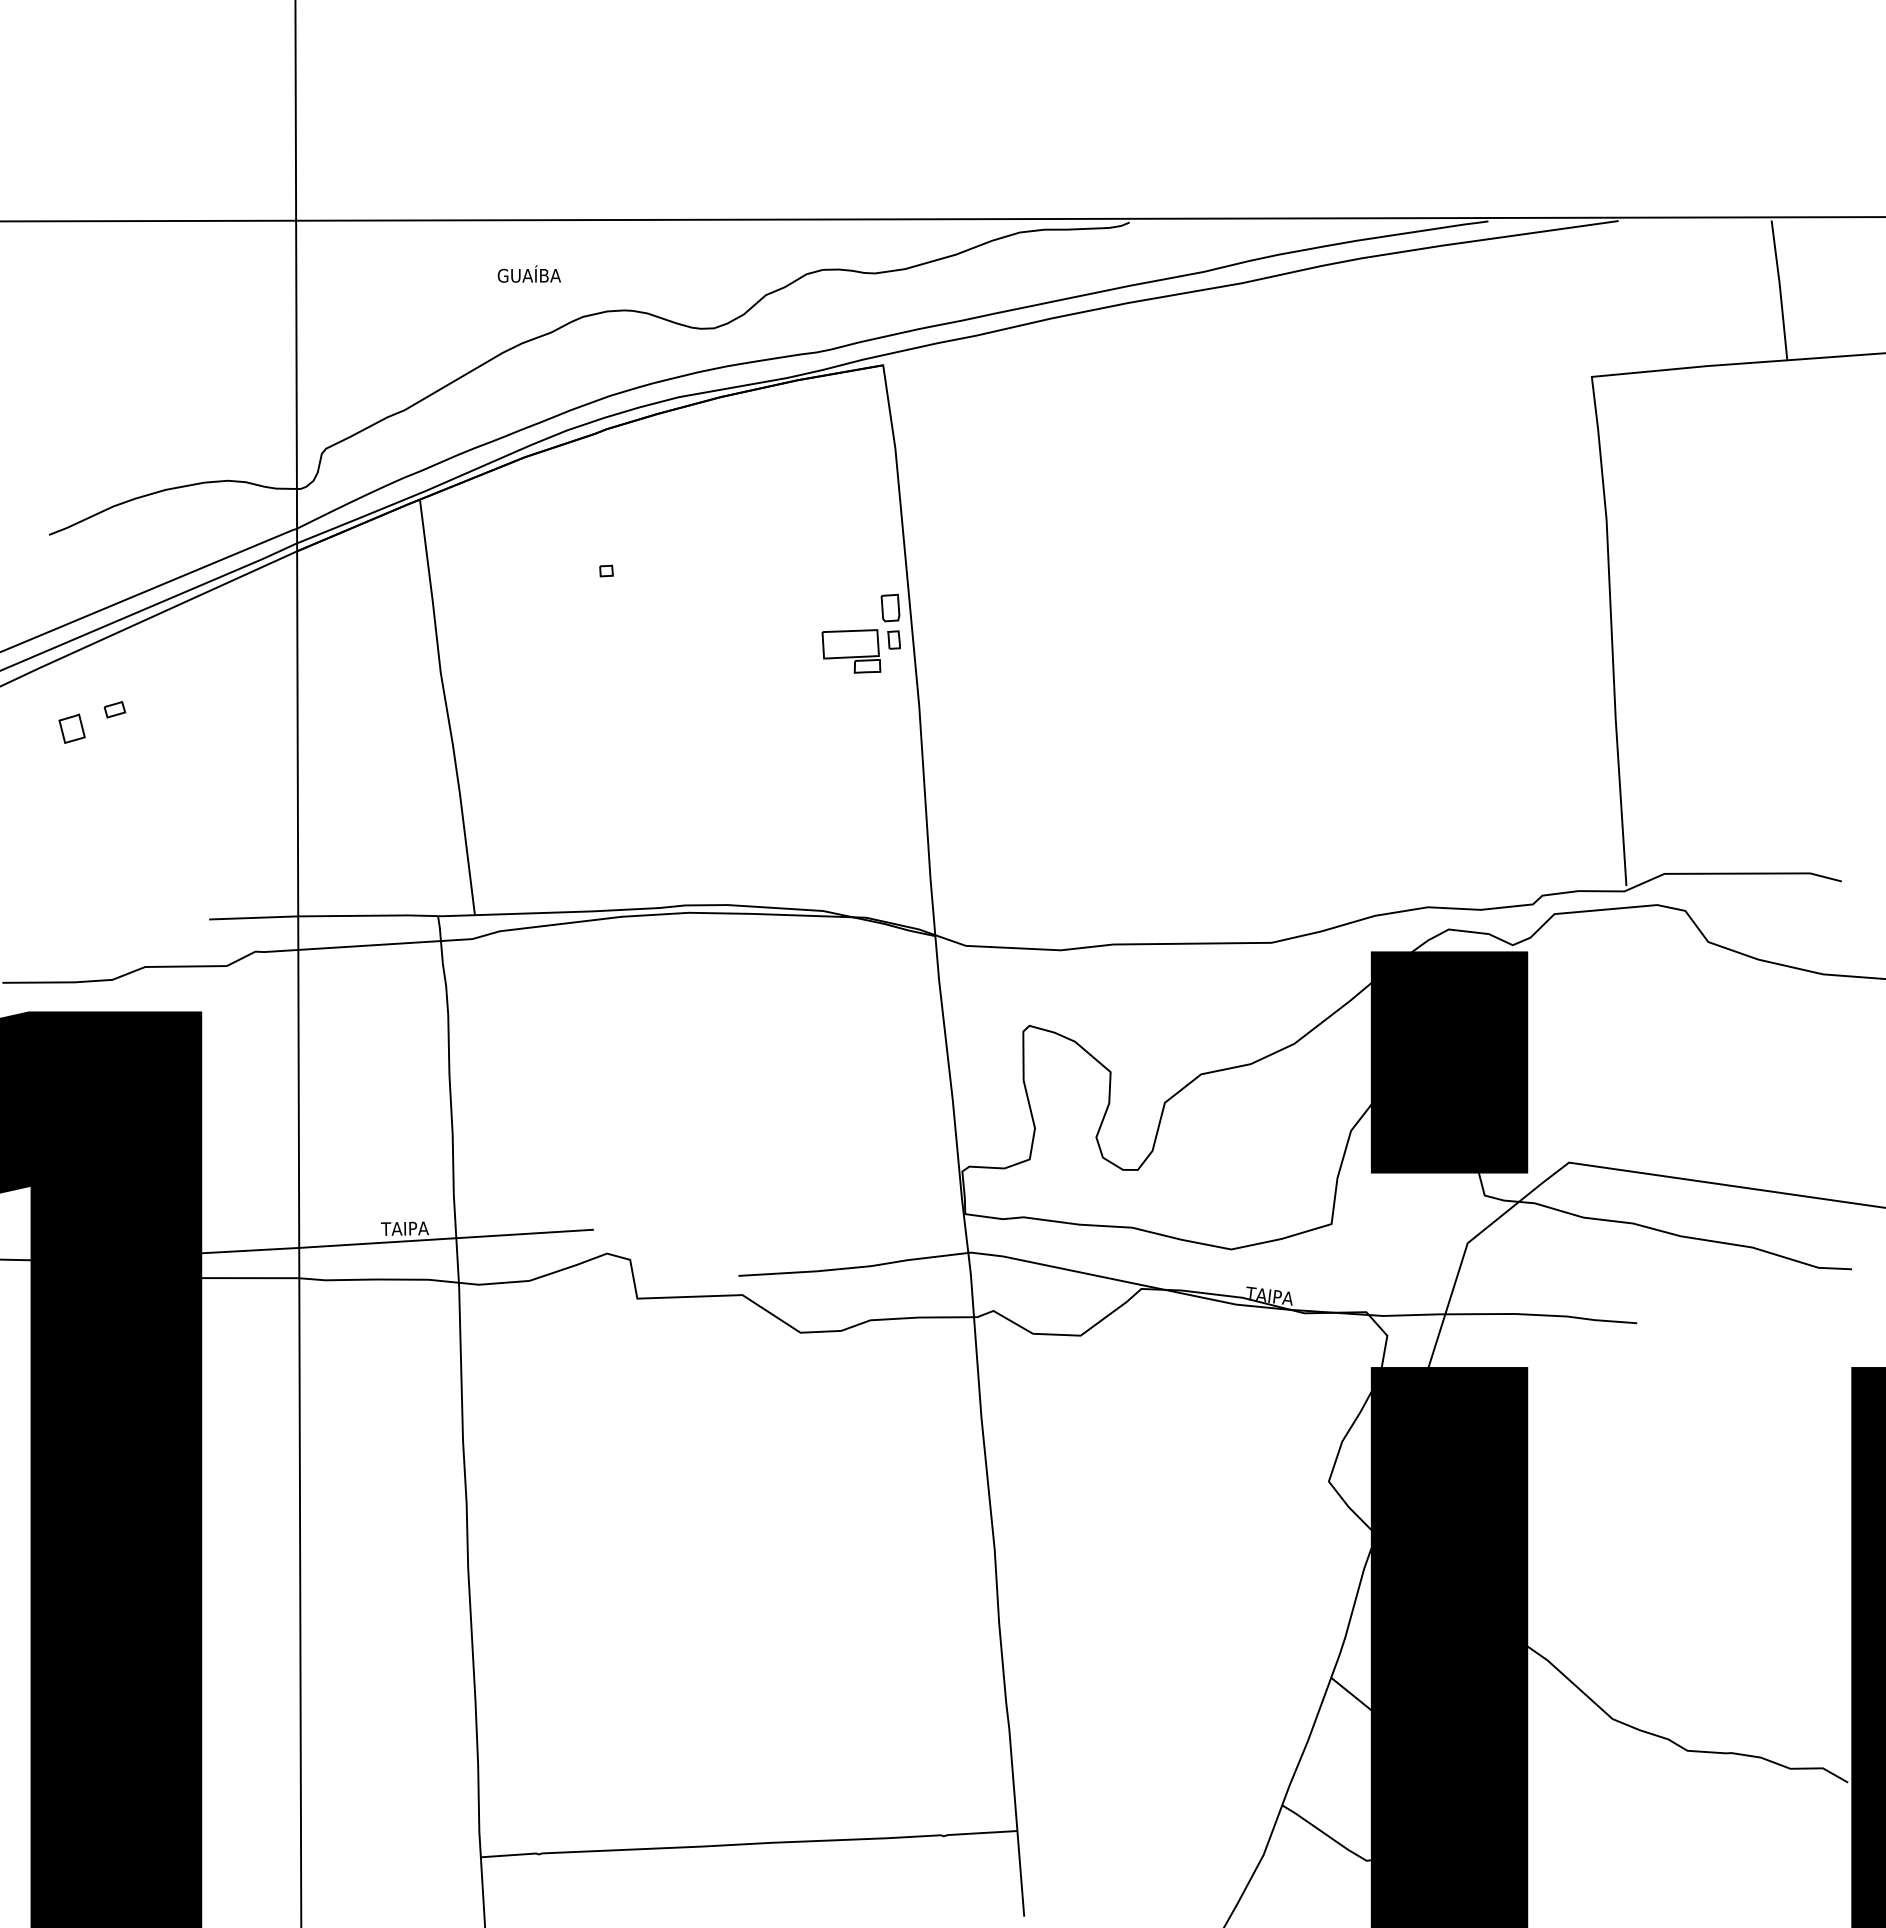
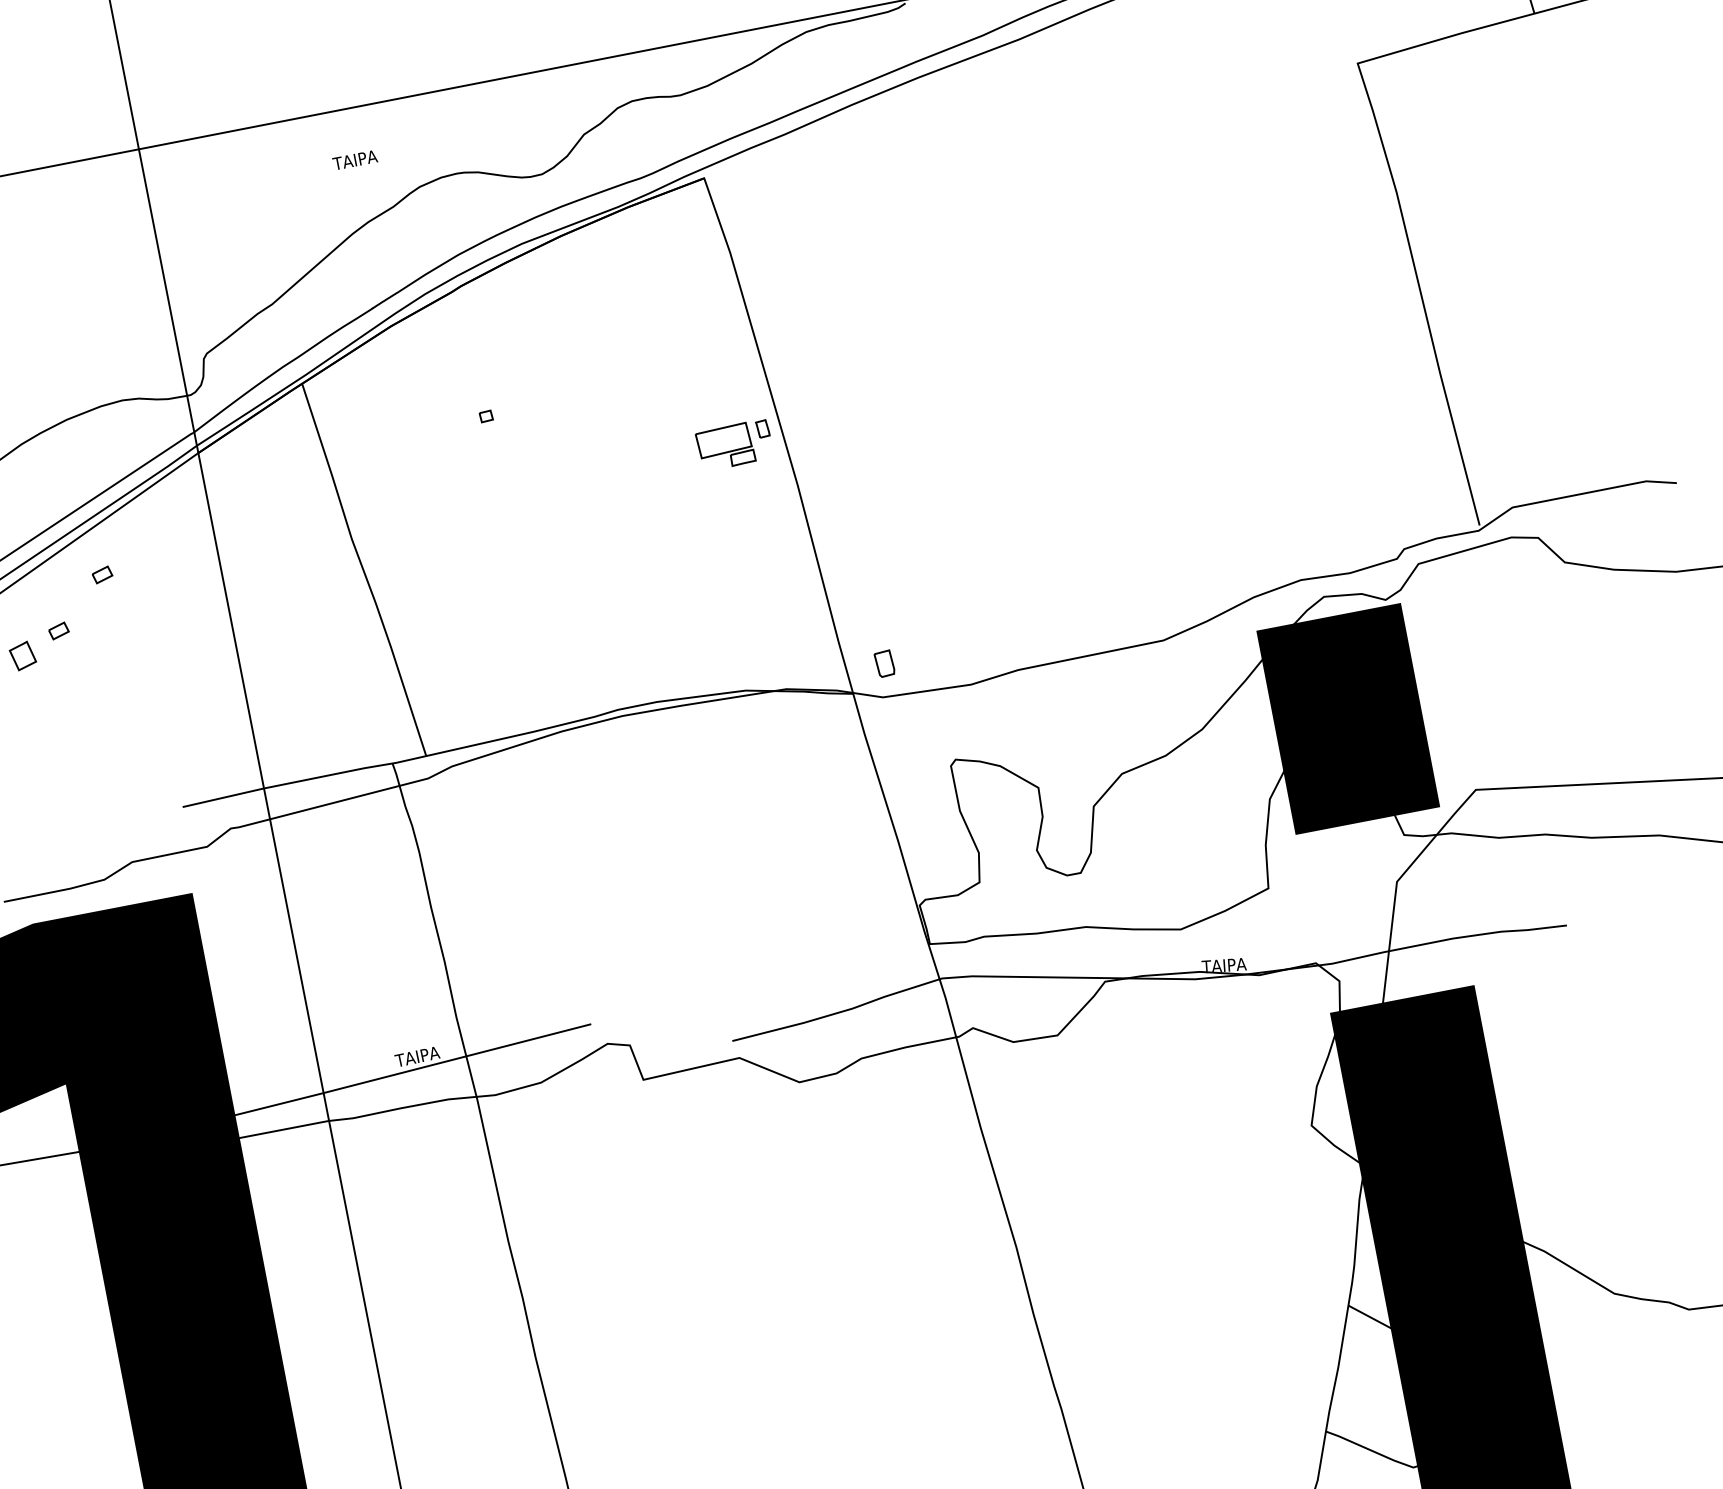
text: (528, 273) -> (361, 156), GUAÍBA -> TAIPA
part: (890, 607) -> (884, 663), moved
part: (171, 659) -> (102, 574), added

